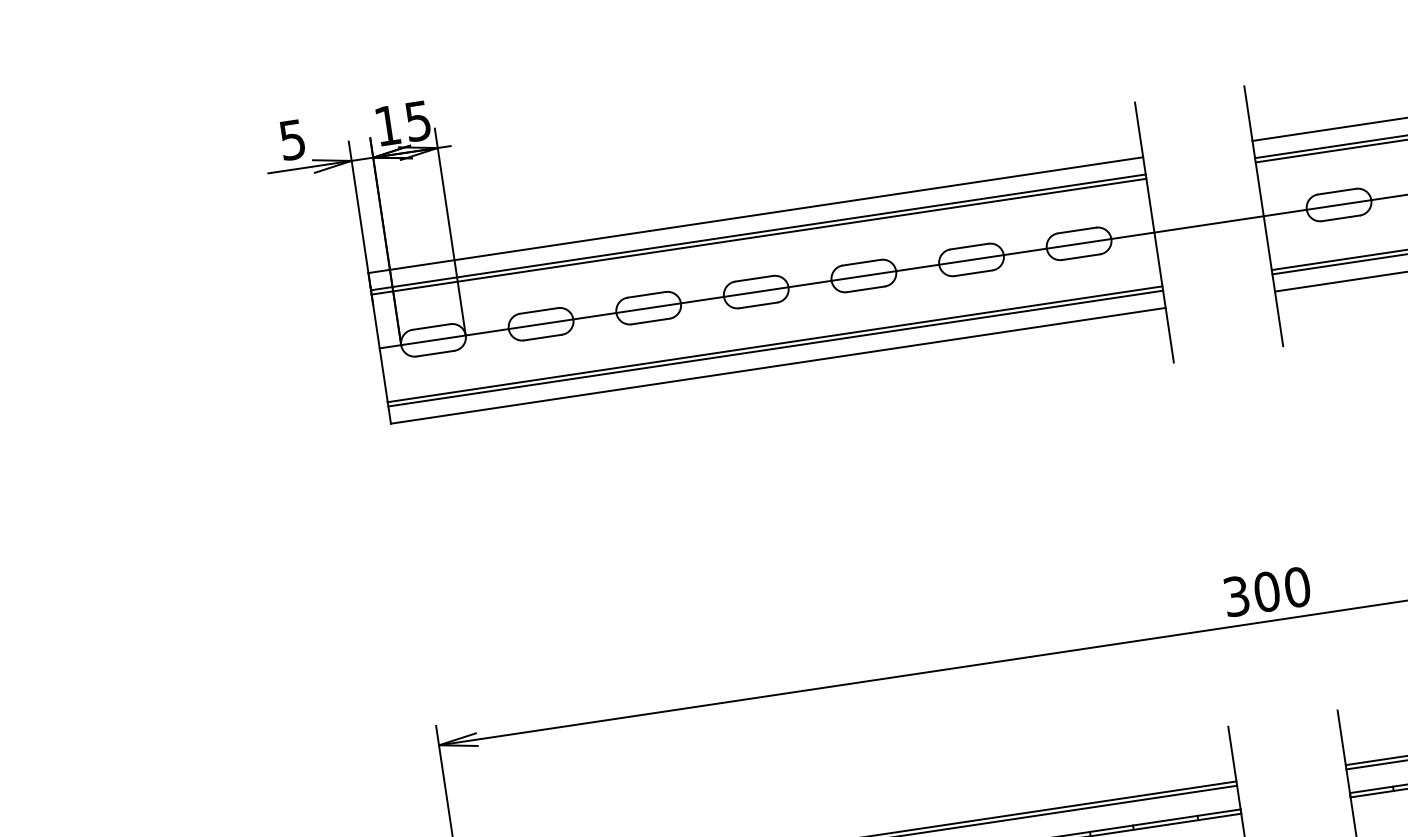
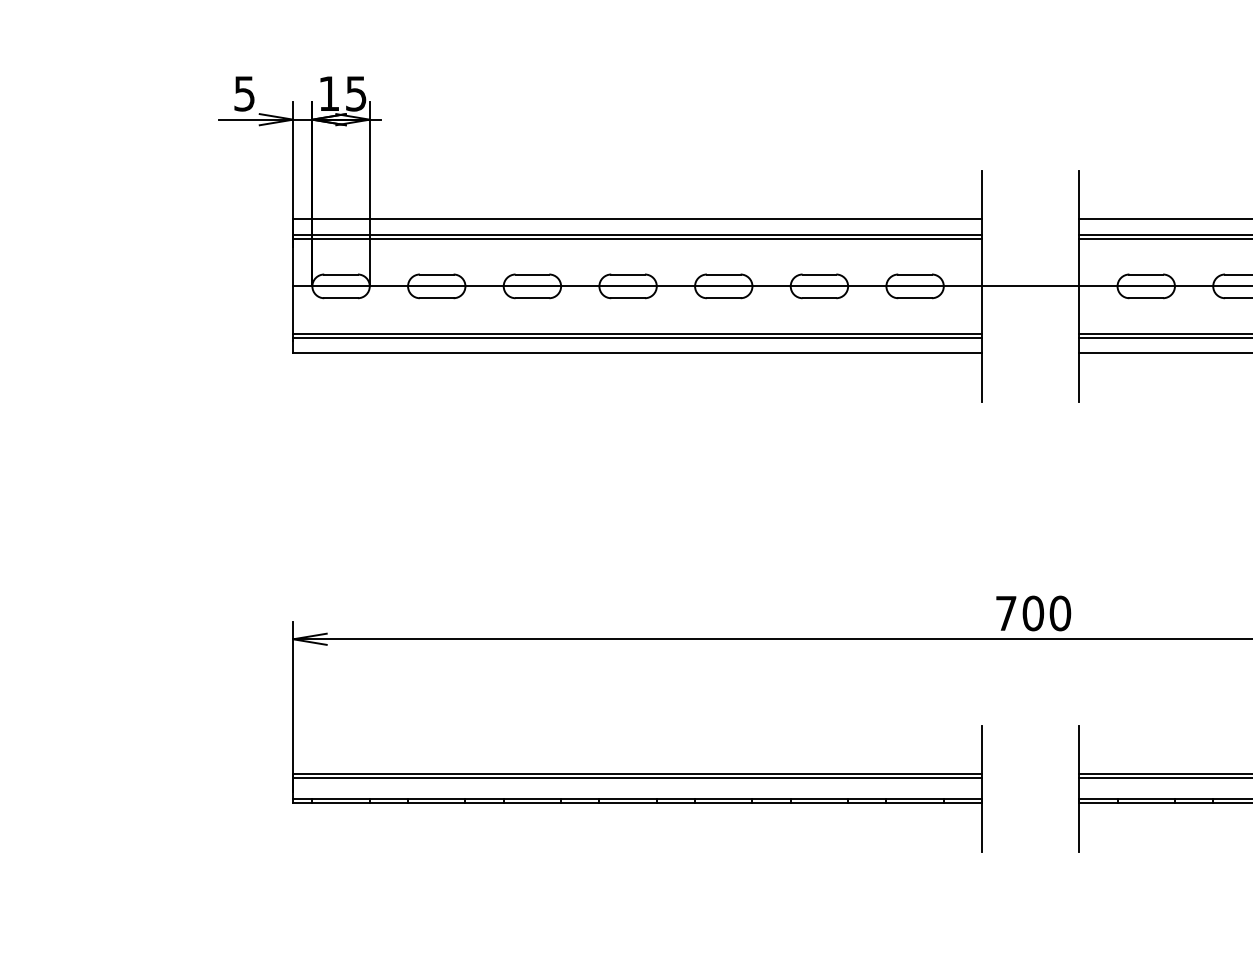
text: (1236, 596) -> (1006, 613), 300 -> 700

